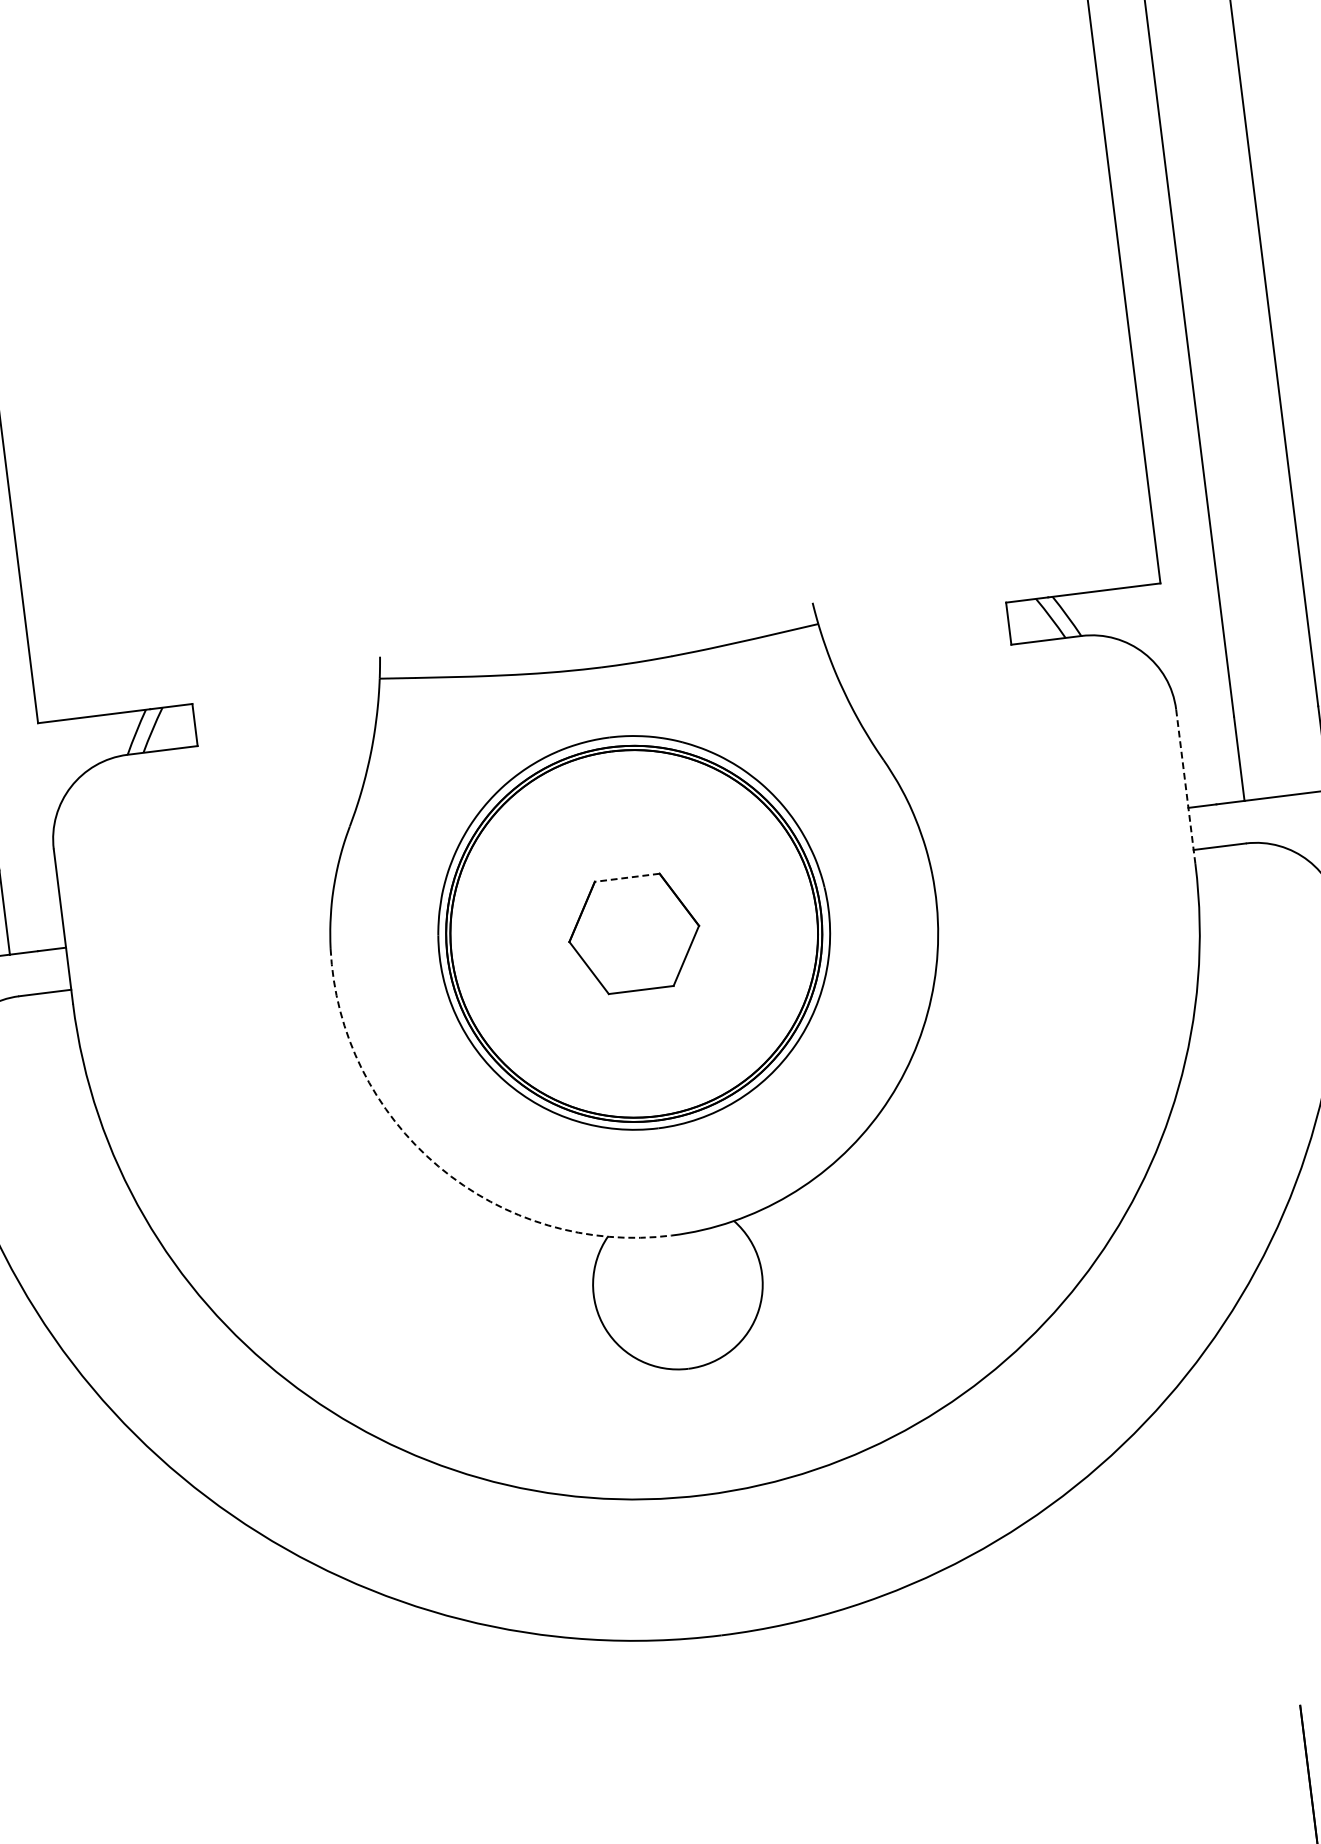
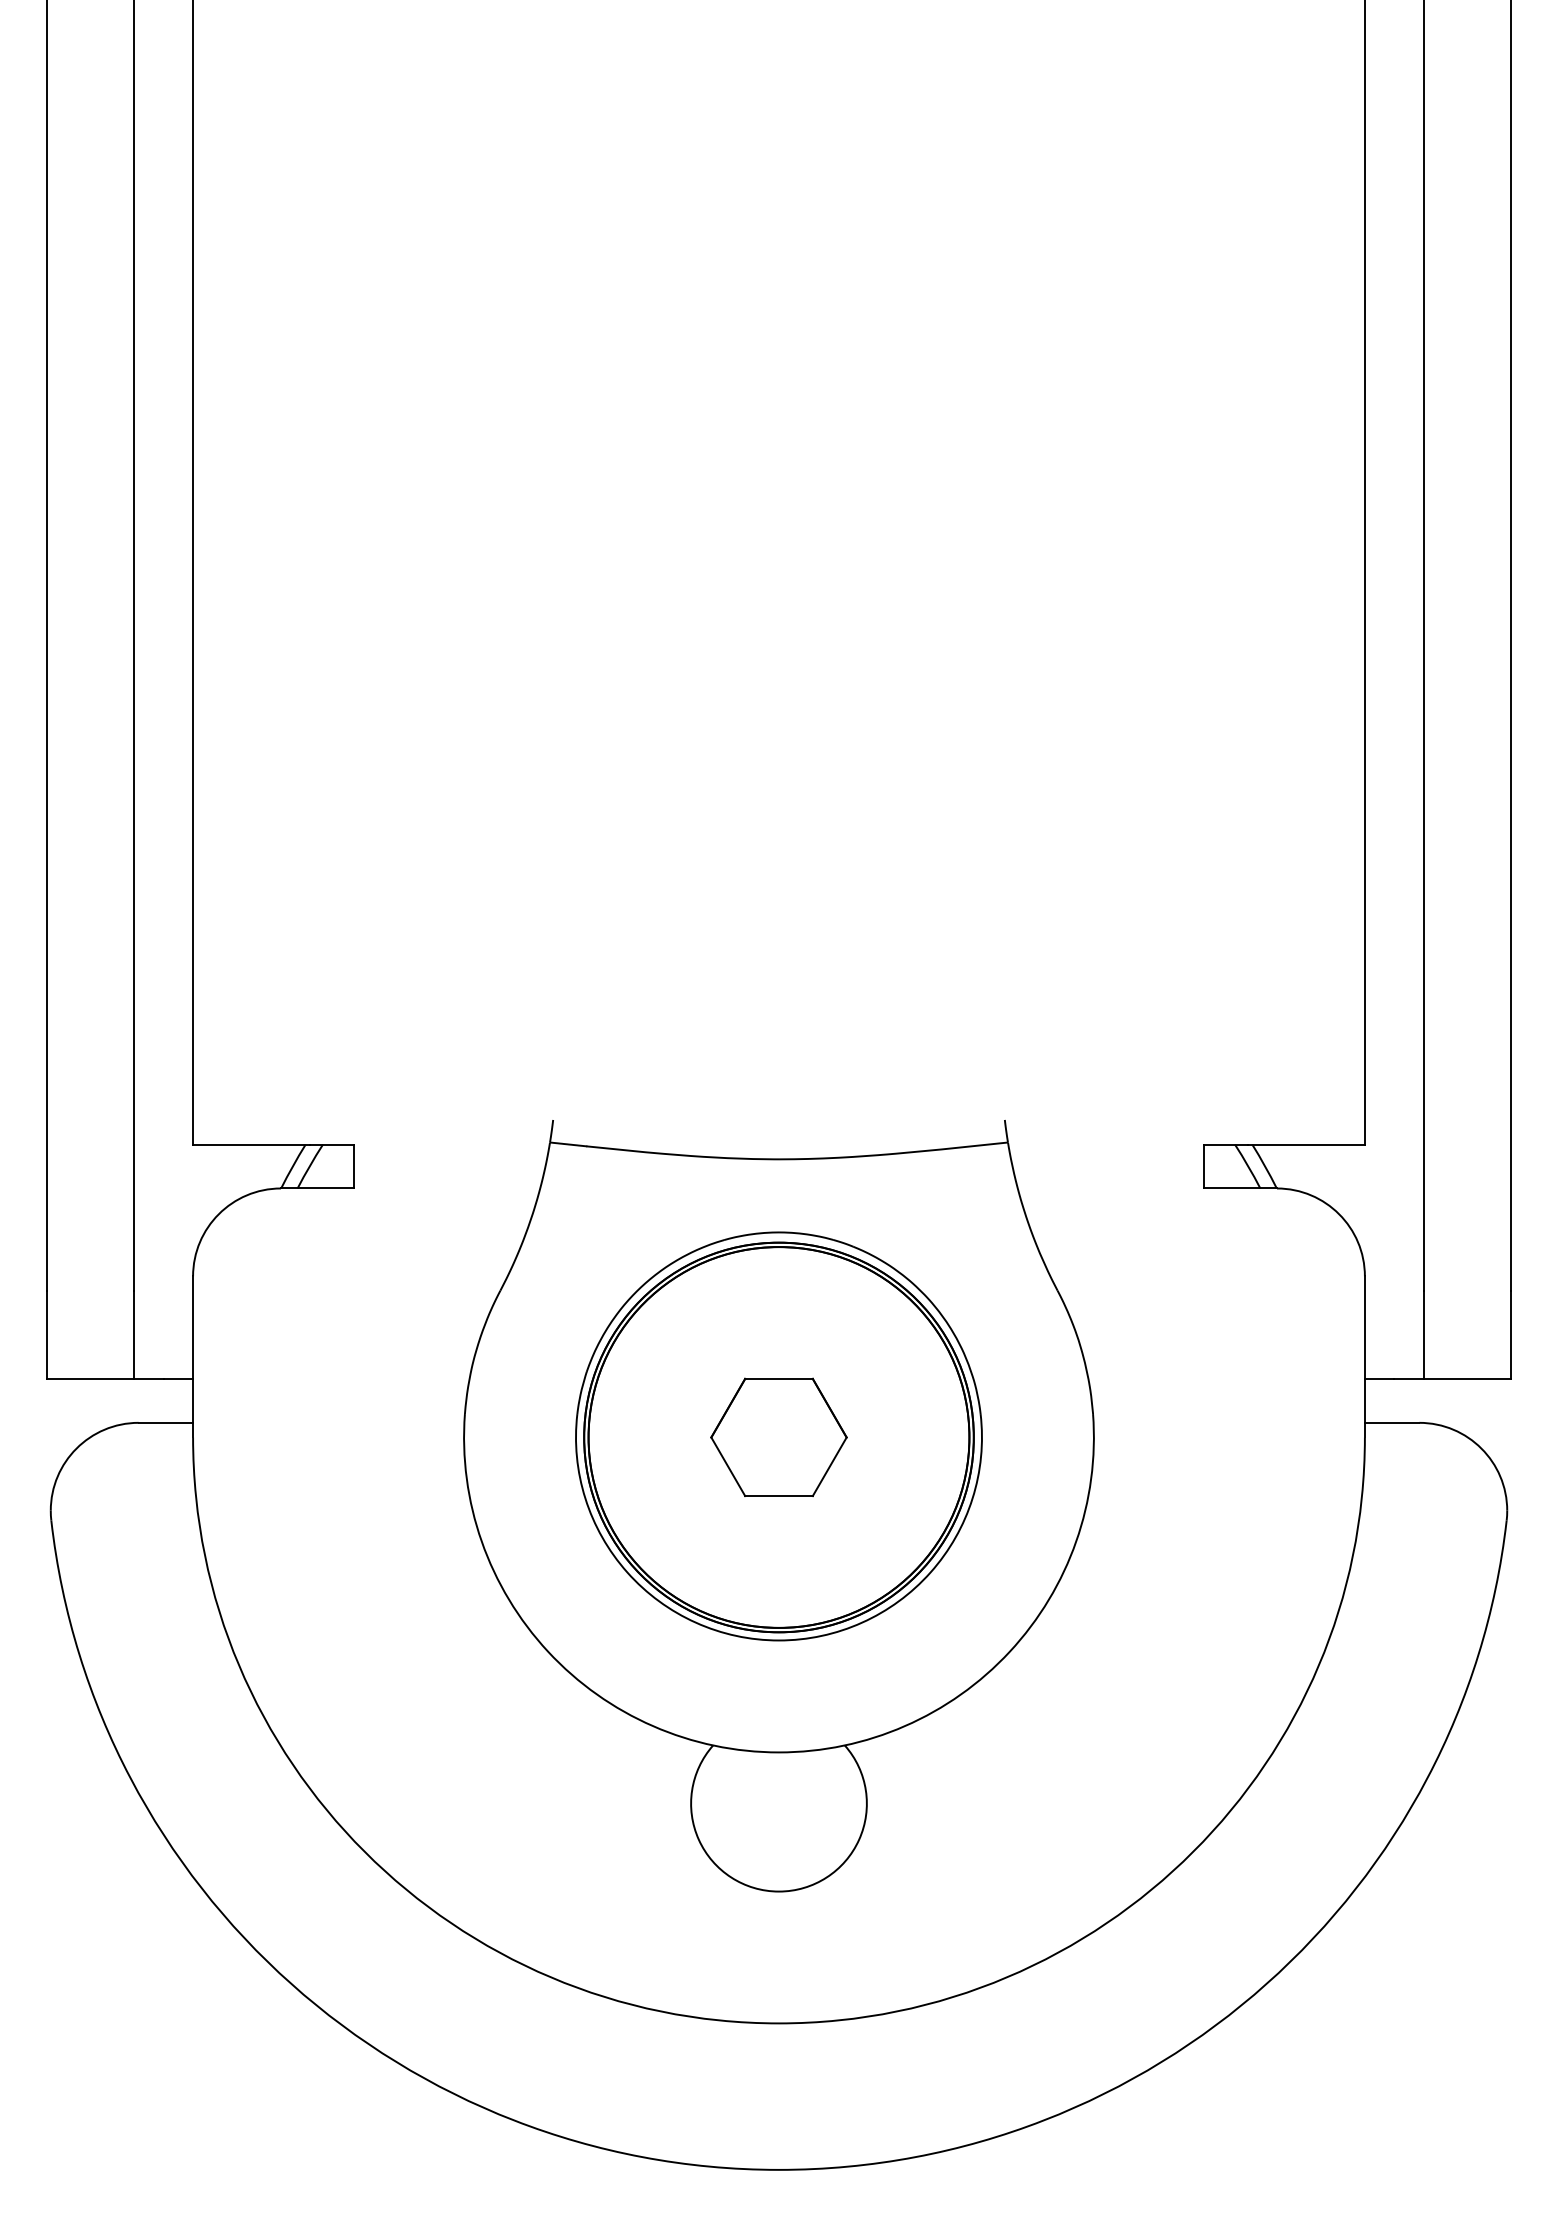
line: (1185, 786) -> (1364, 1356), dashed -> solid
line: (627, 877) -> (779, 1378), dashed -> solid
arc: (438, 1166) -> (548, 1651), dashed -> solid

